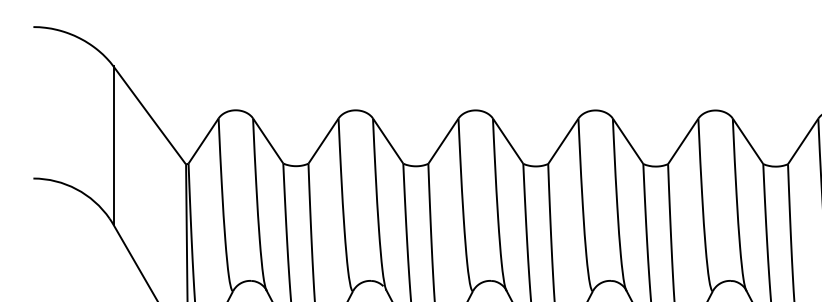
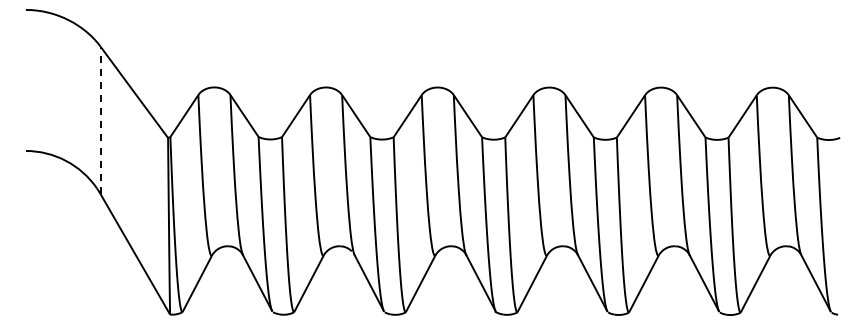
line: (113, 145) -> (100, 120), solid -> dashed

